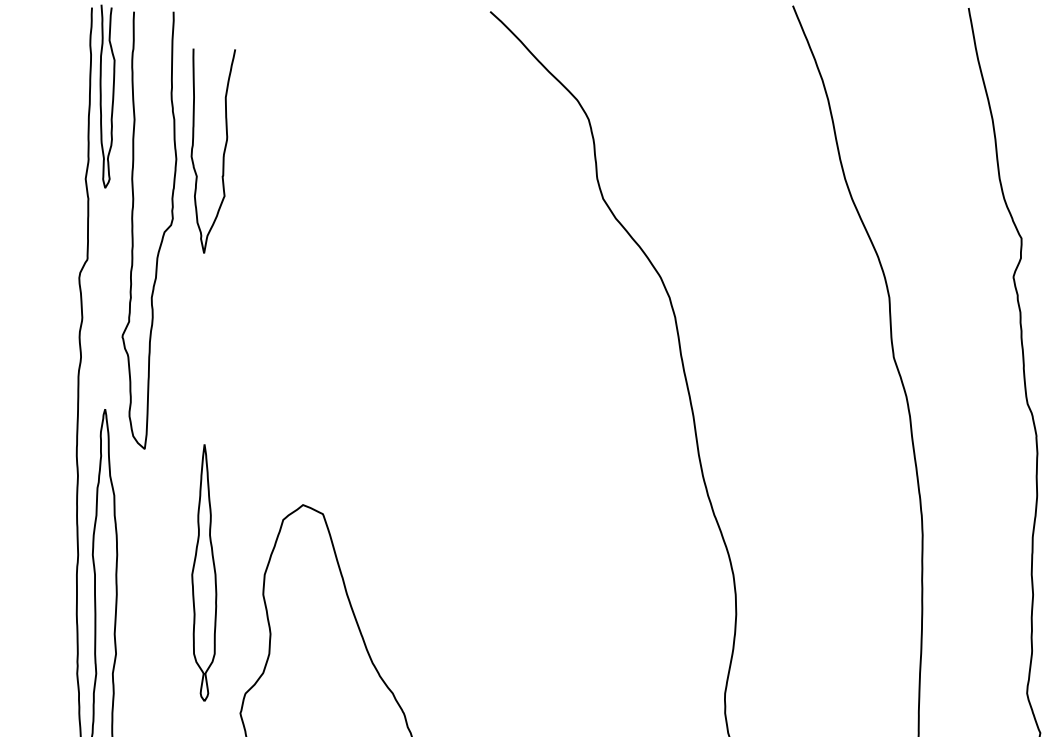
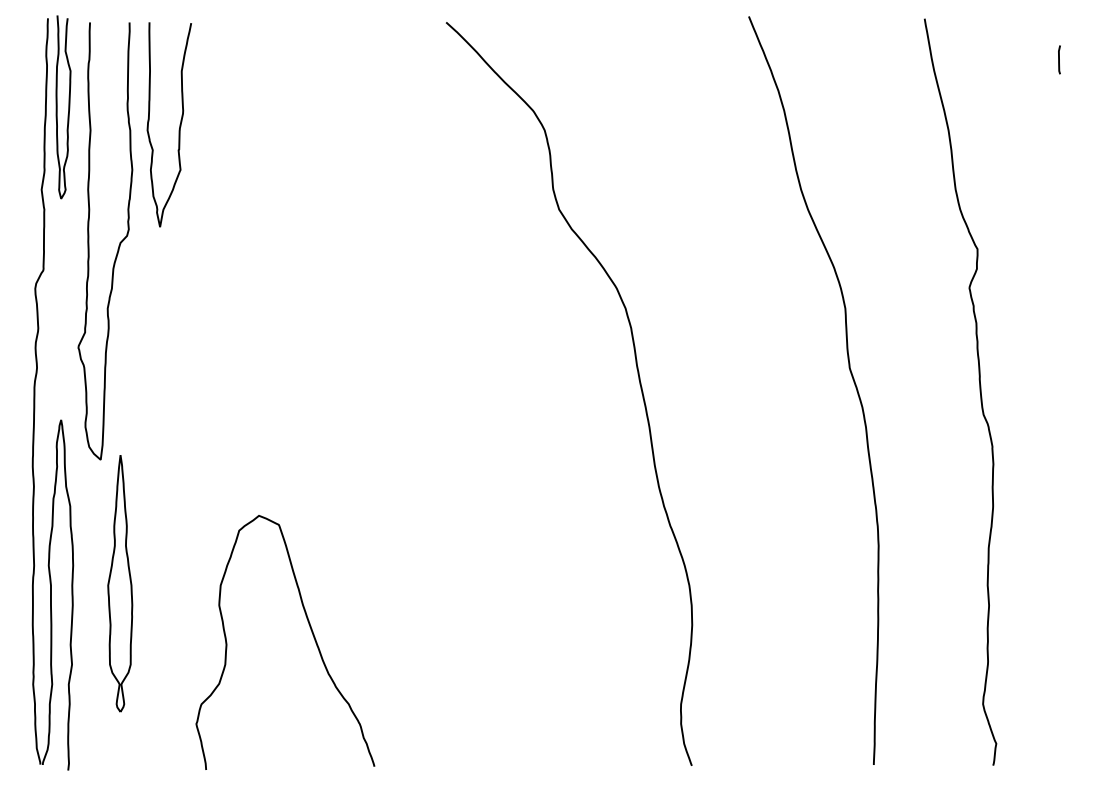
curve: (223, 150) -> (179, 124), moved
part: (204, 572) -> (120, 583), moved

